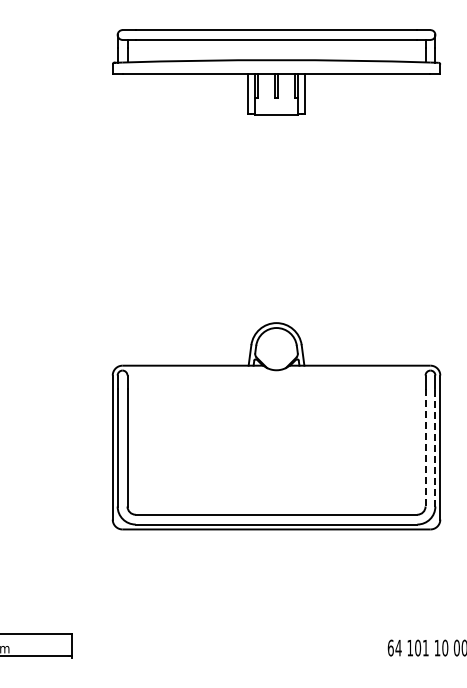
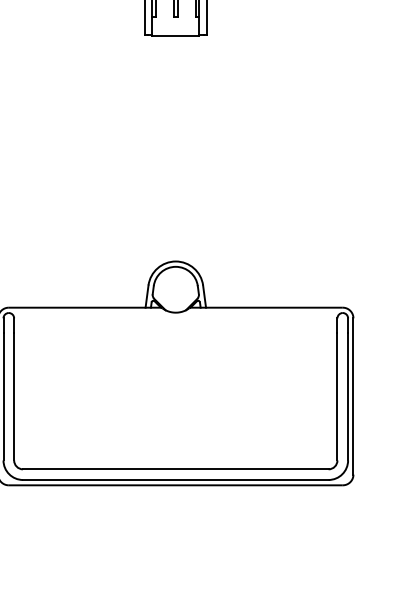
line: (425, 447) -> (337, 396), dashed -> solid
line: (435, 447) -> (348, 396), dashed -> solid

